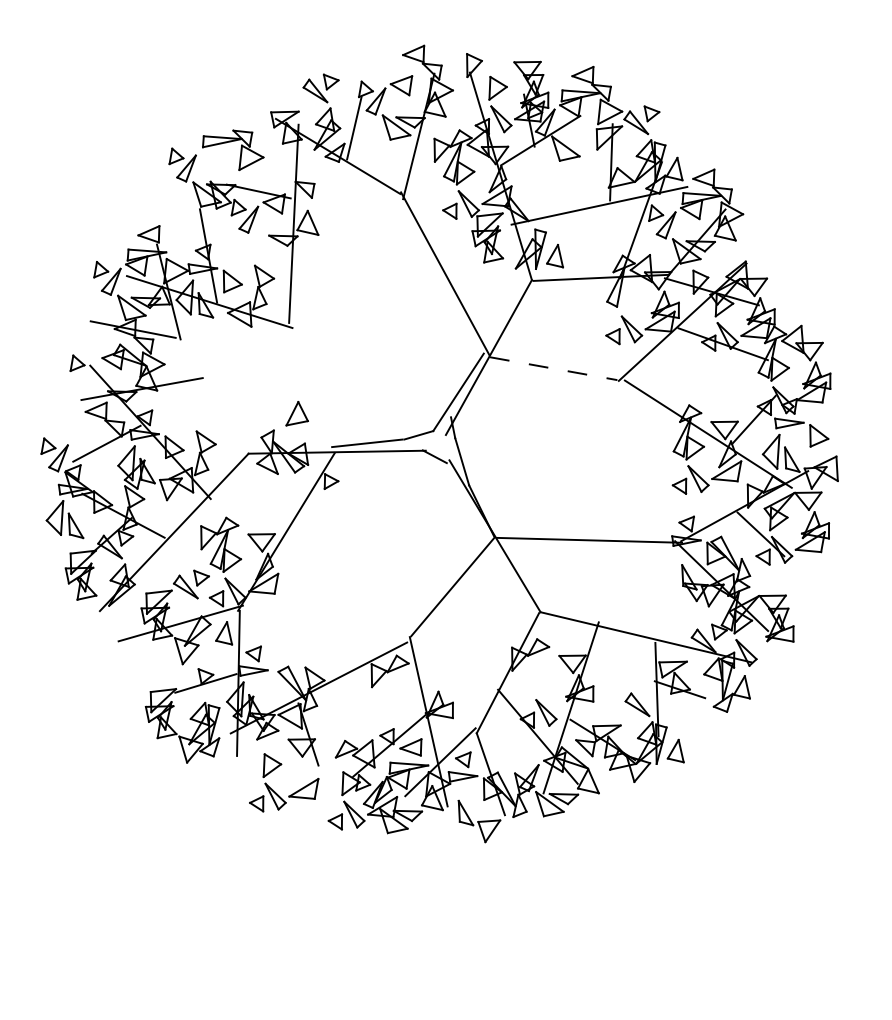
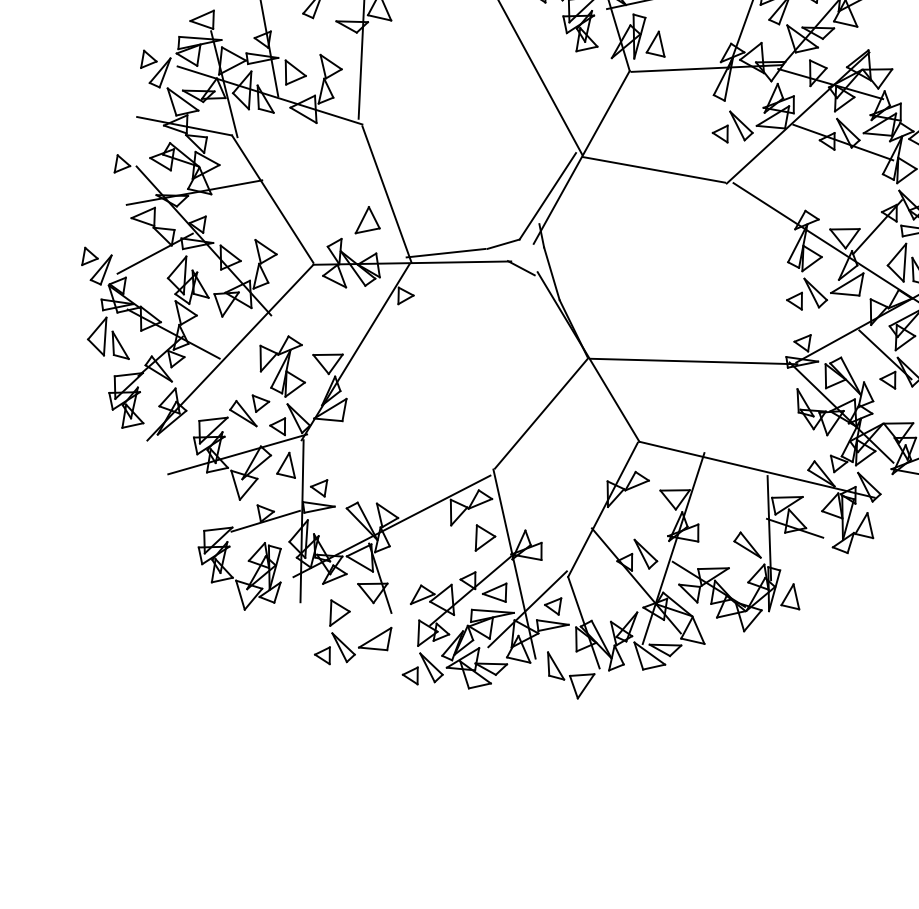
line: (553, 368) -> (653, 169), dashed -> solid
line: (314, 390) -> (386, 194), added
line: (211, 394) -> (271, 198), added
part: (402, 698) -> (485, 538), added

